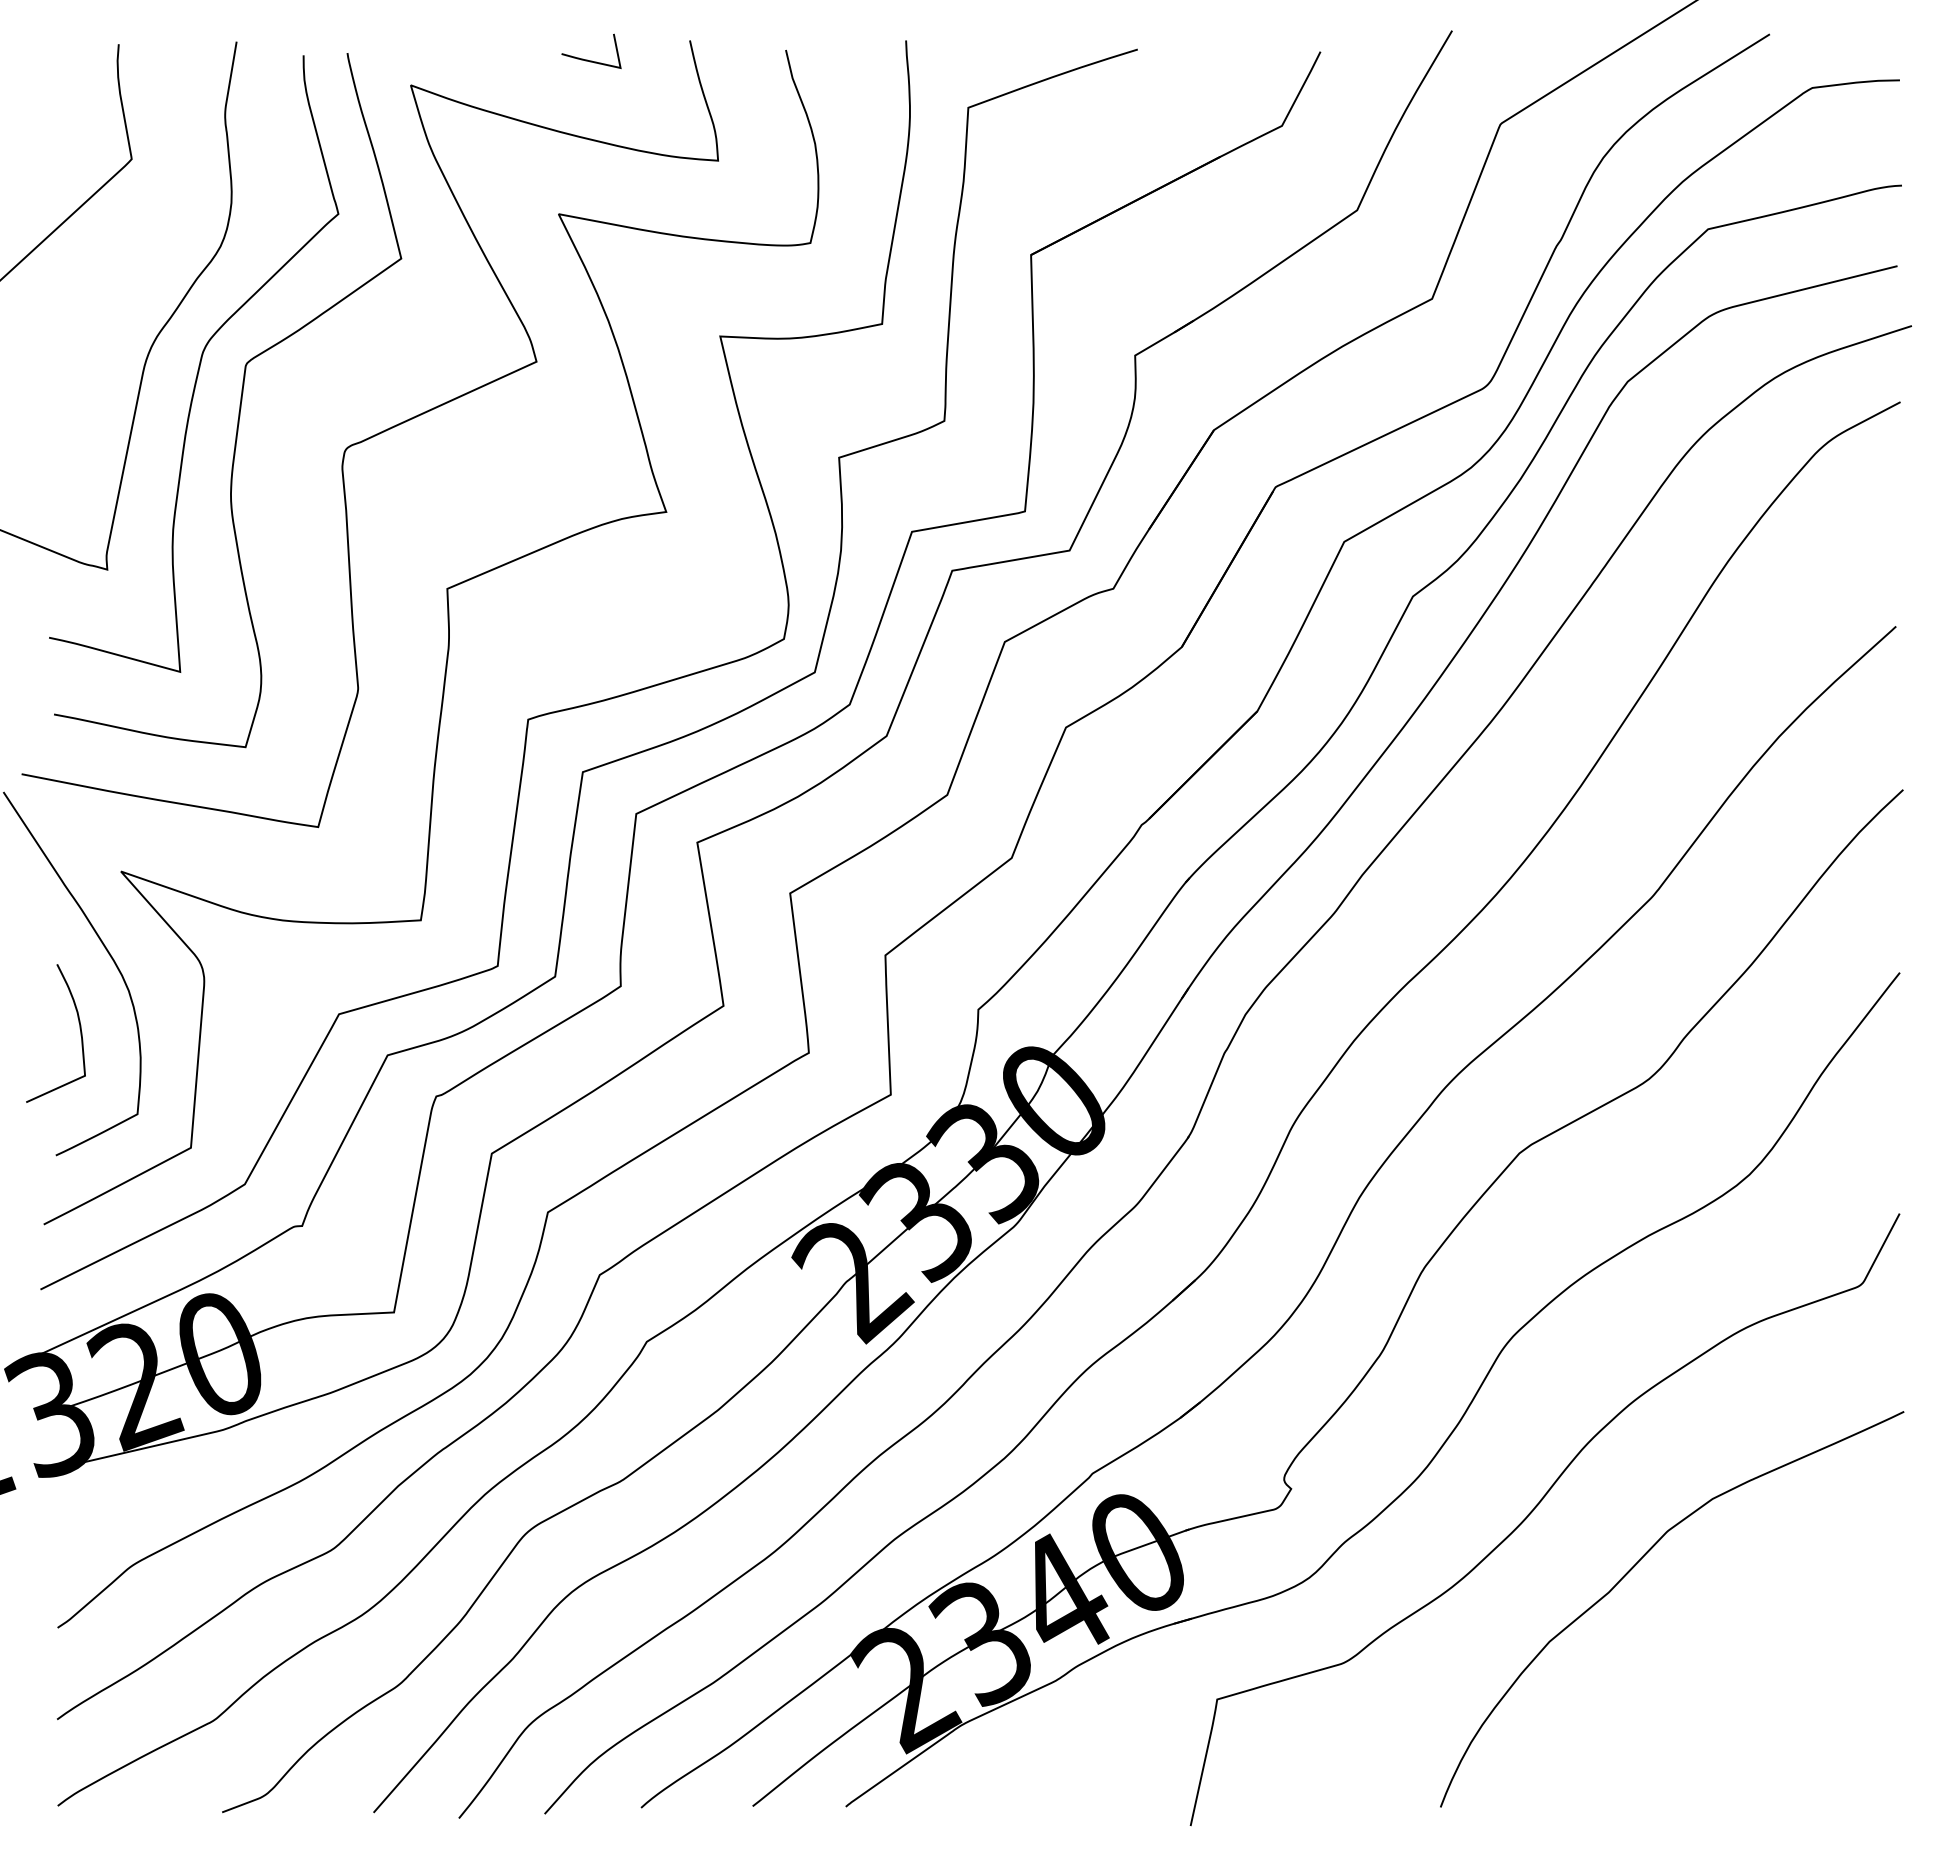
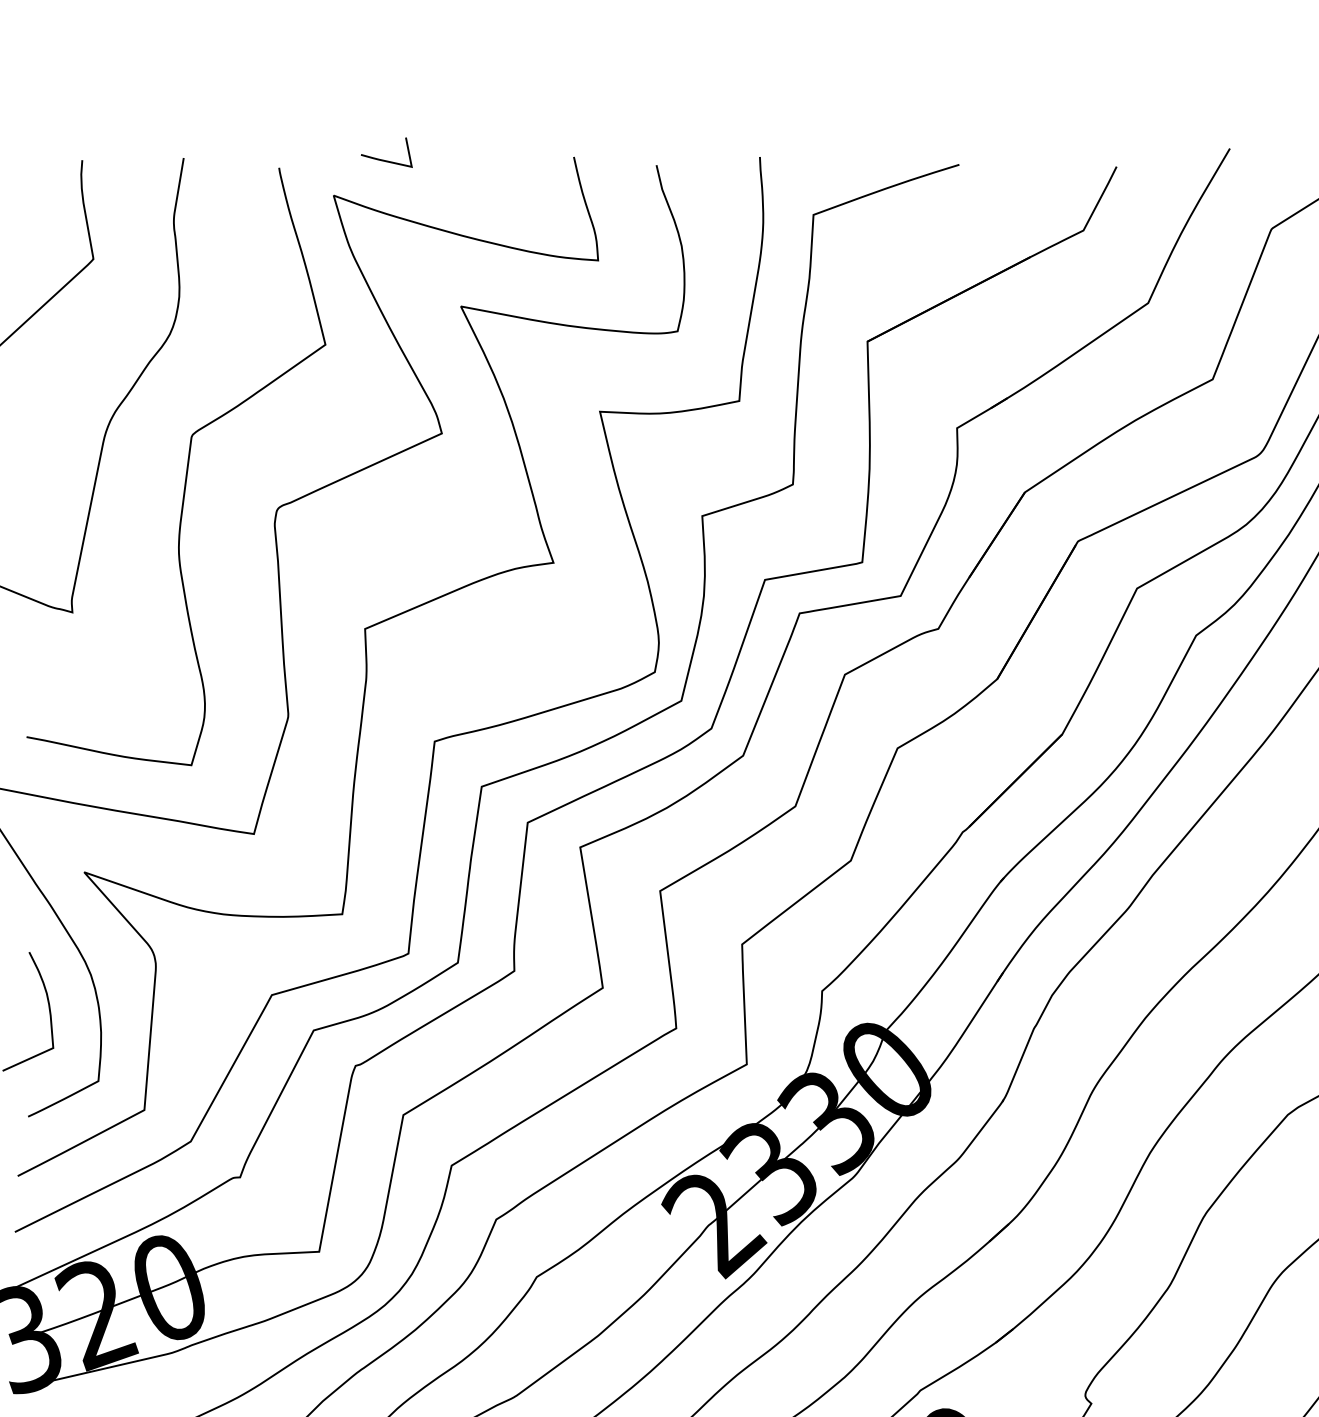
curve: (587, 59) -> (383, 159), moved
curve: (198, 365) -> (150, 436), removed

